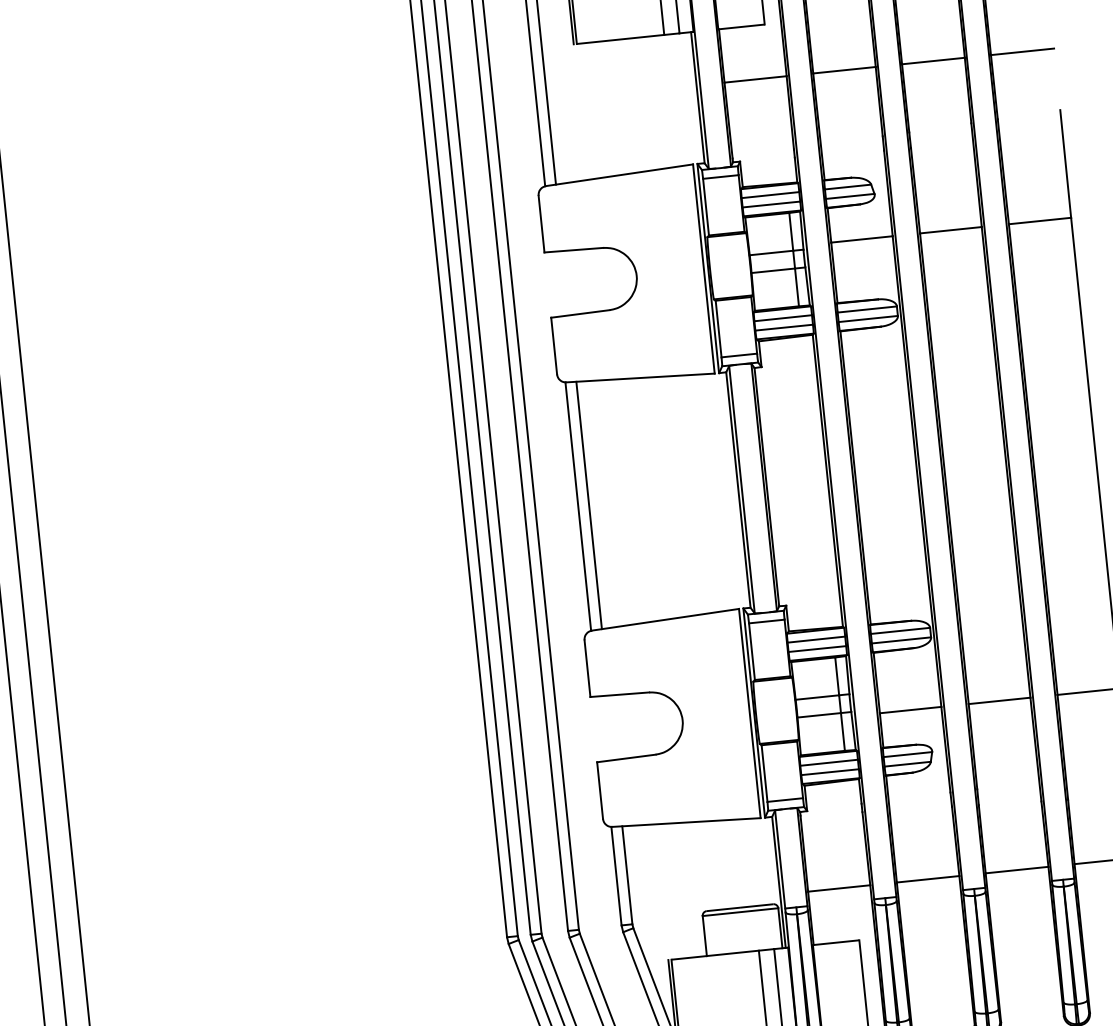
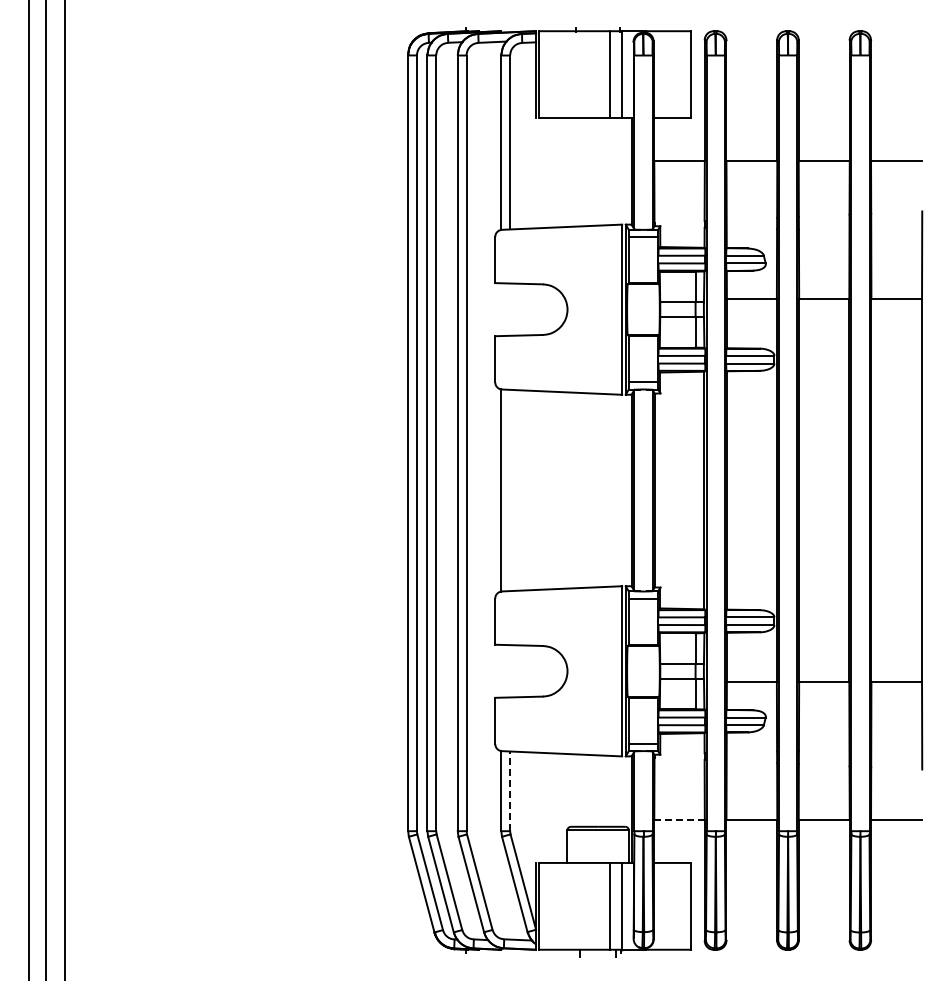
line: (589, 505) -> (510, 490), removed
line: (627, 875) -> (510, 791), solid -> dashed
line: (839, 888) -> (679, 819), solid -> dashed

